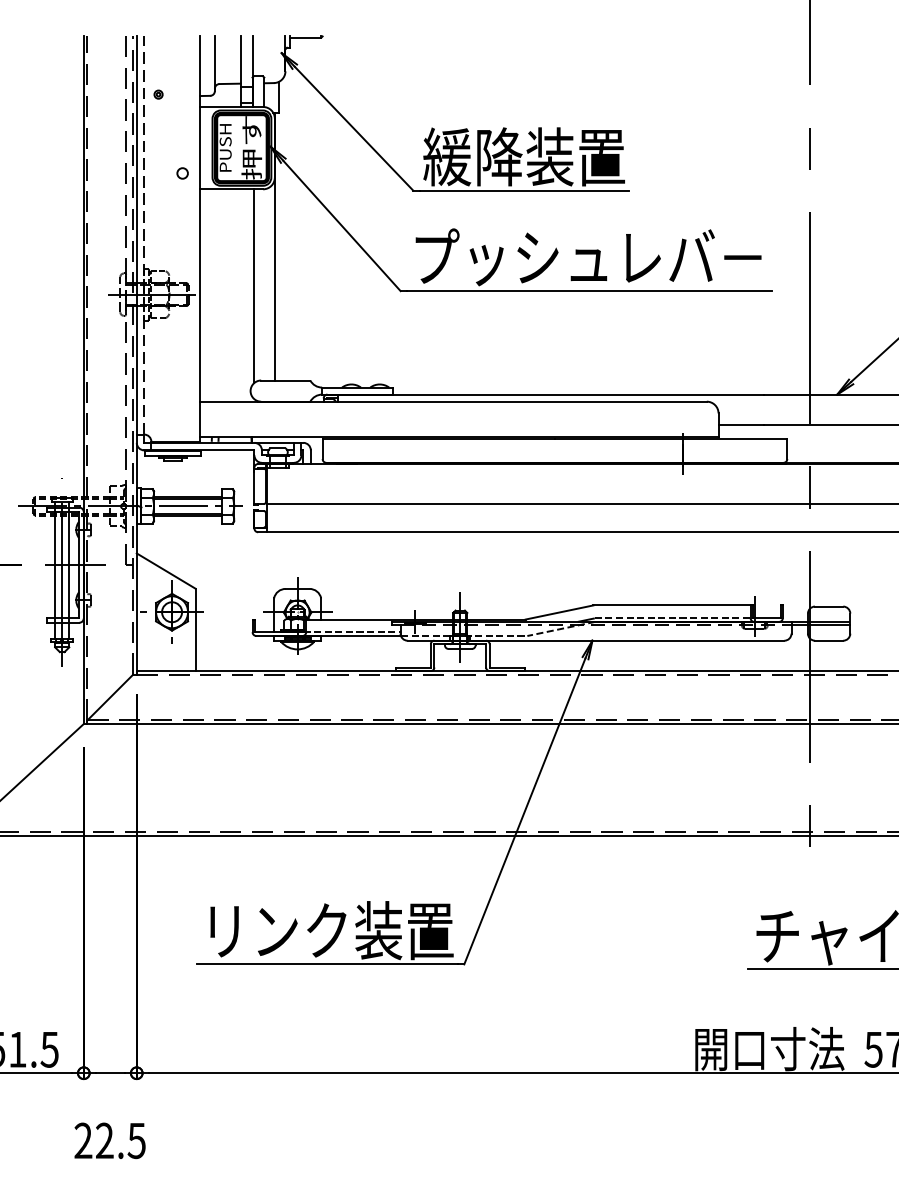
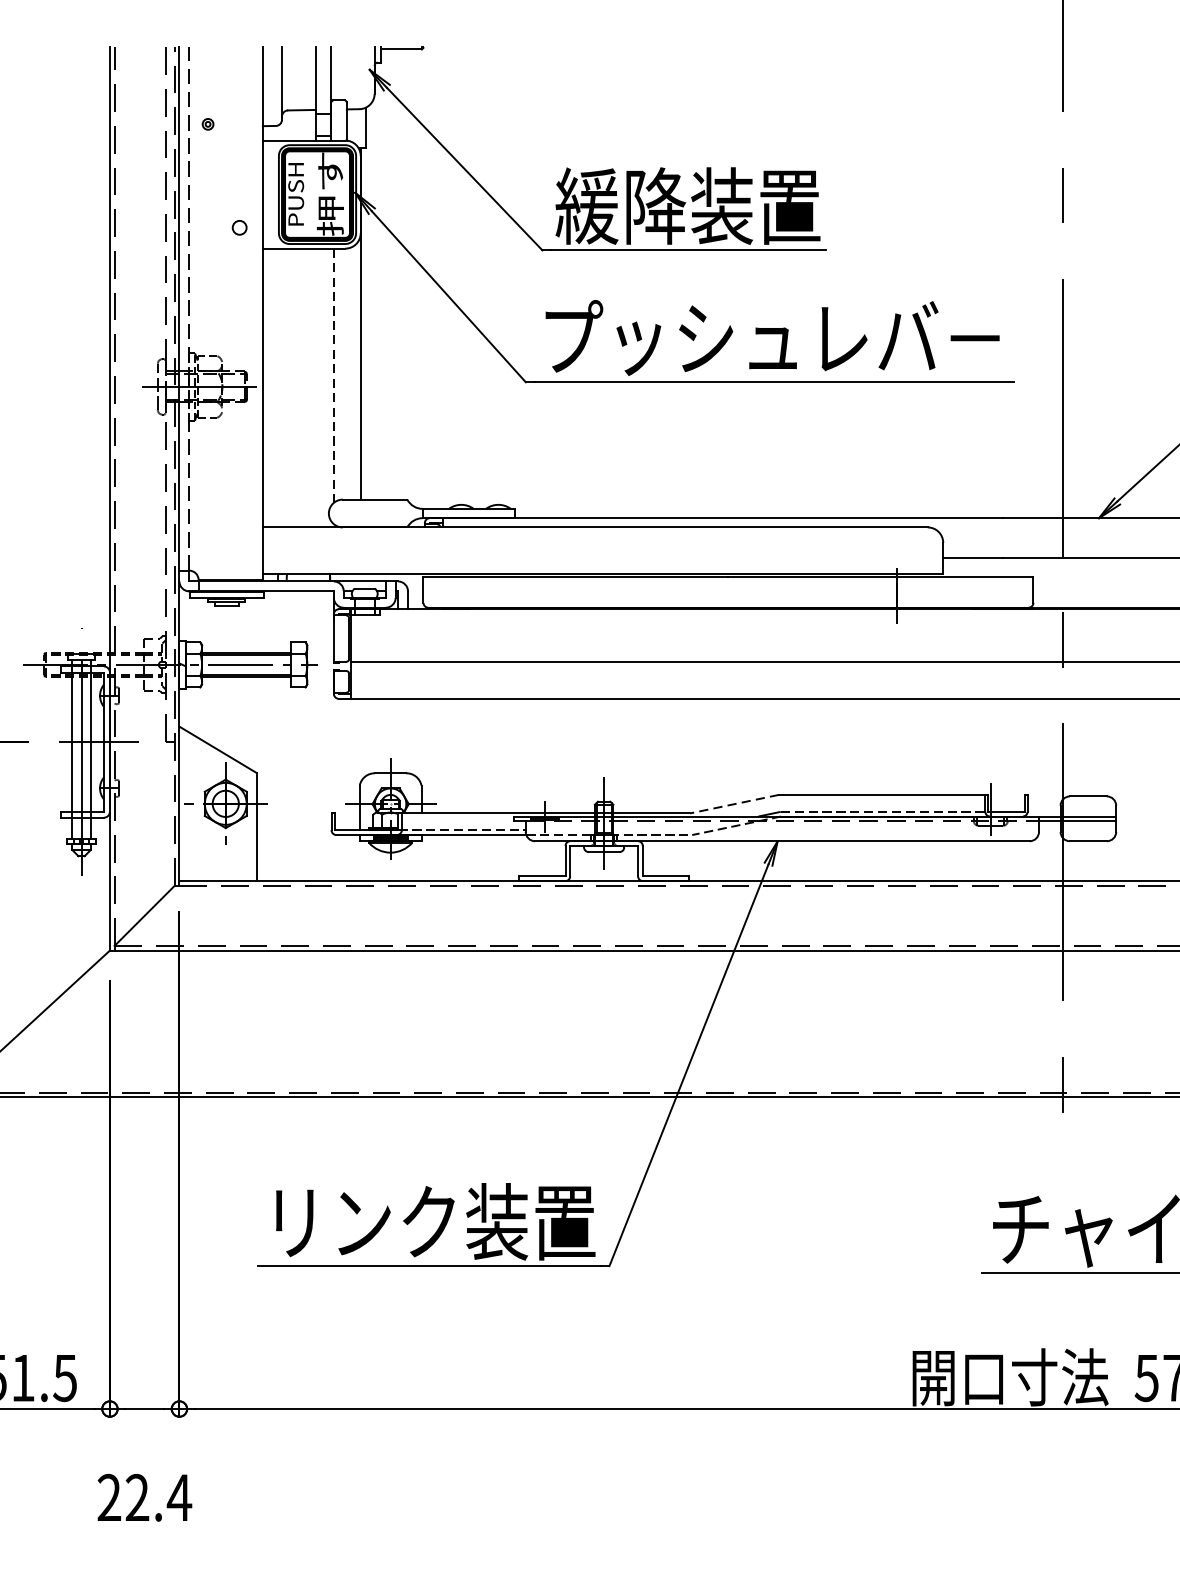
line: (254, 286) -> (334, 376), solid -> dashed
line: (559, 612) -> (734, 804), solid -> dashed
text: (136, 1141) -> (179, 1498), 22.5 -> 22.4

